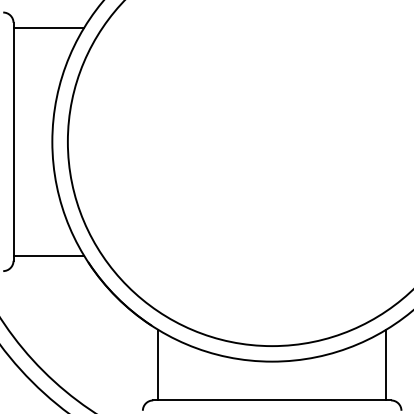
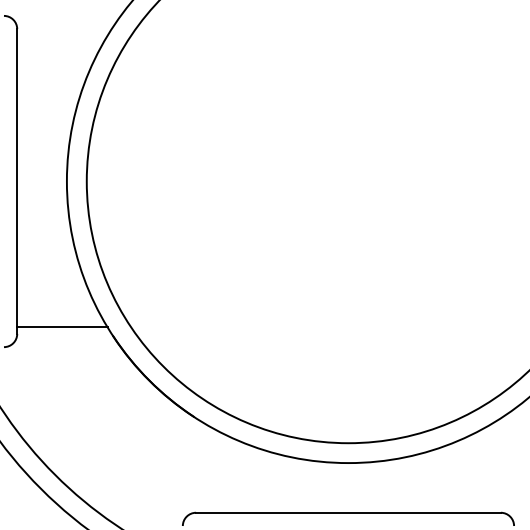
line: (48, 27) -> (62, 35), removed
line: (158, 365) -> (202, 467), removed
line: (386, 365) -> (494, 467), removed

